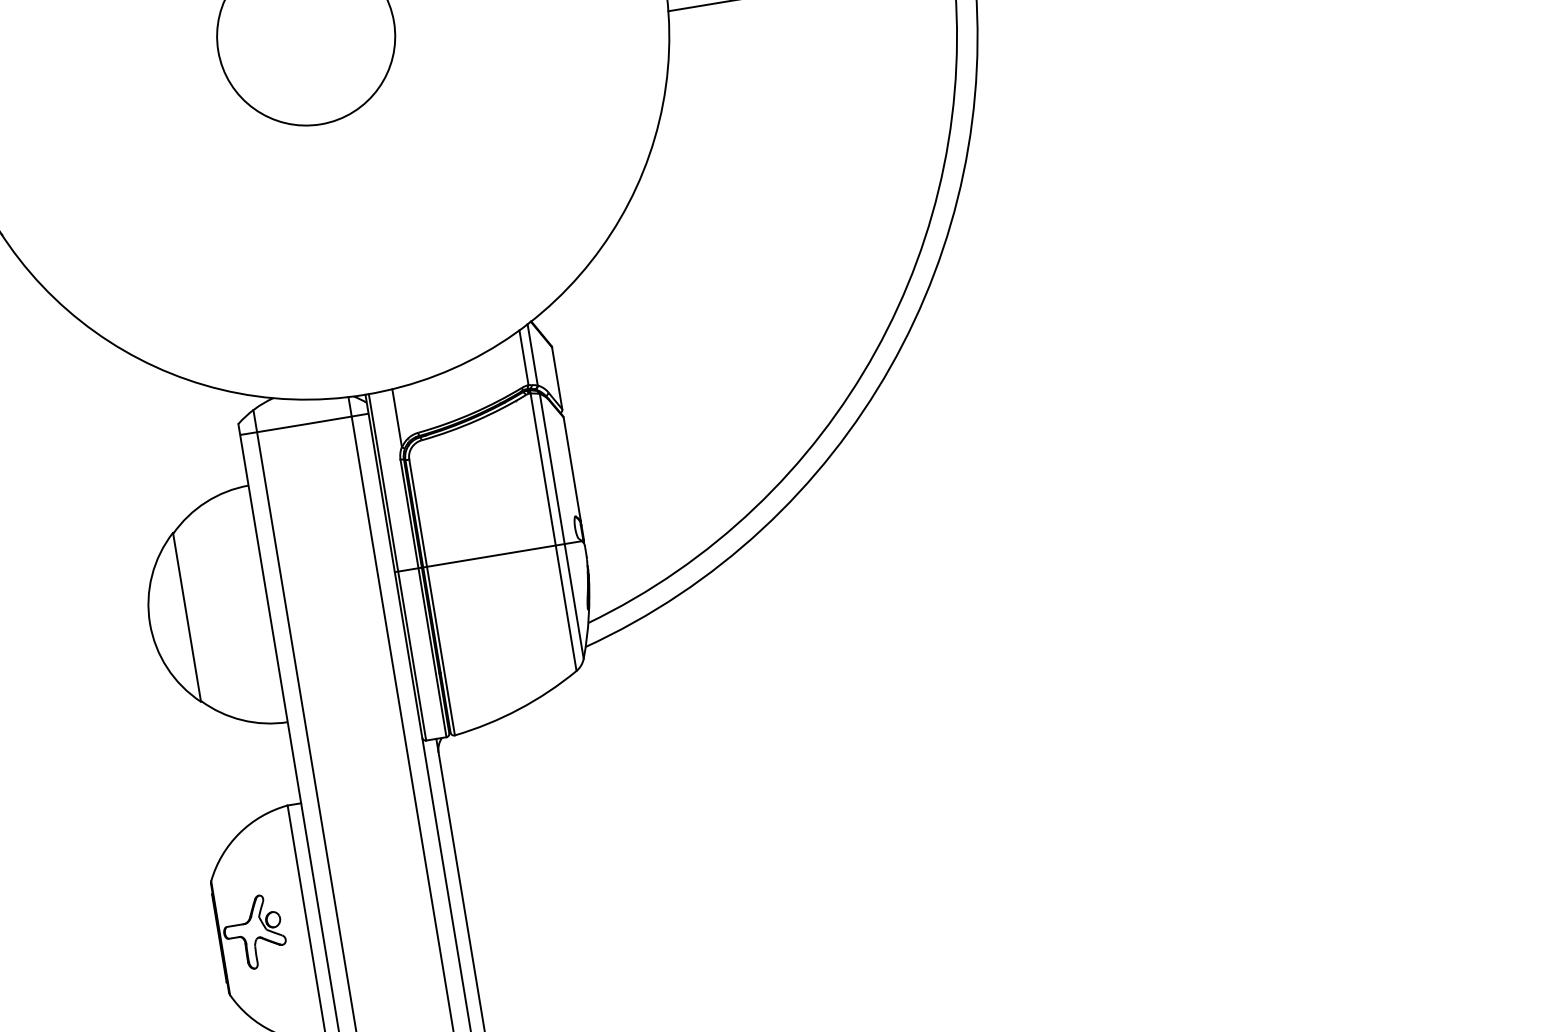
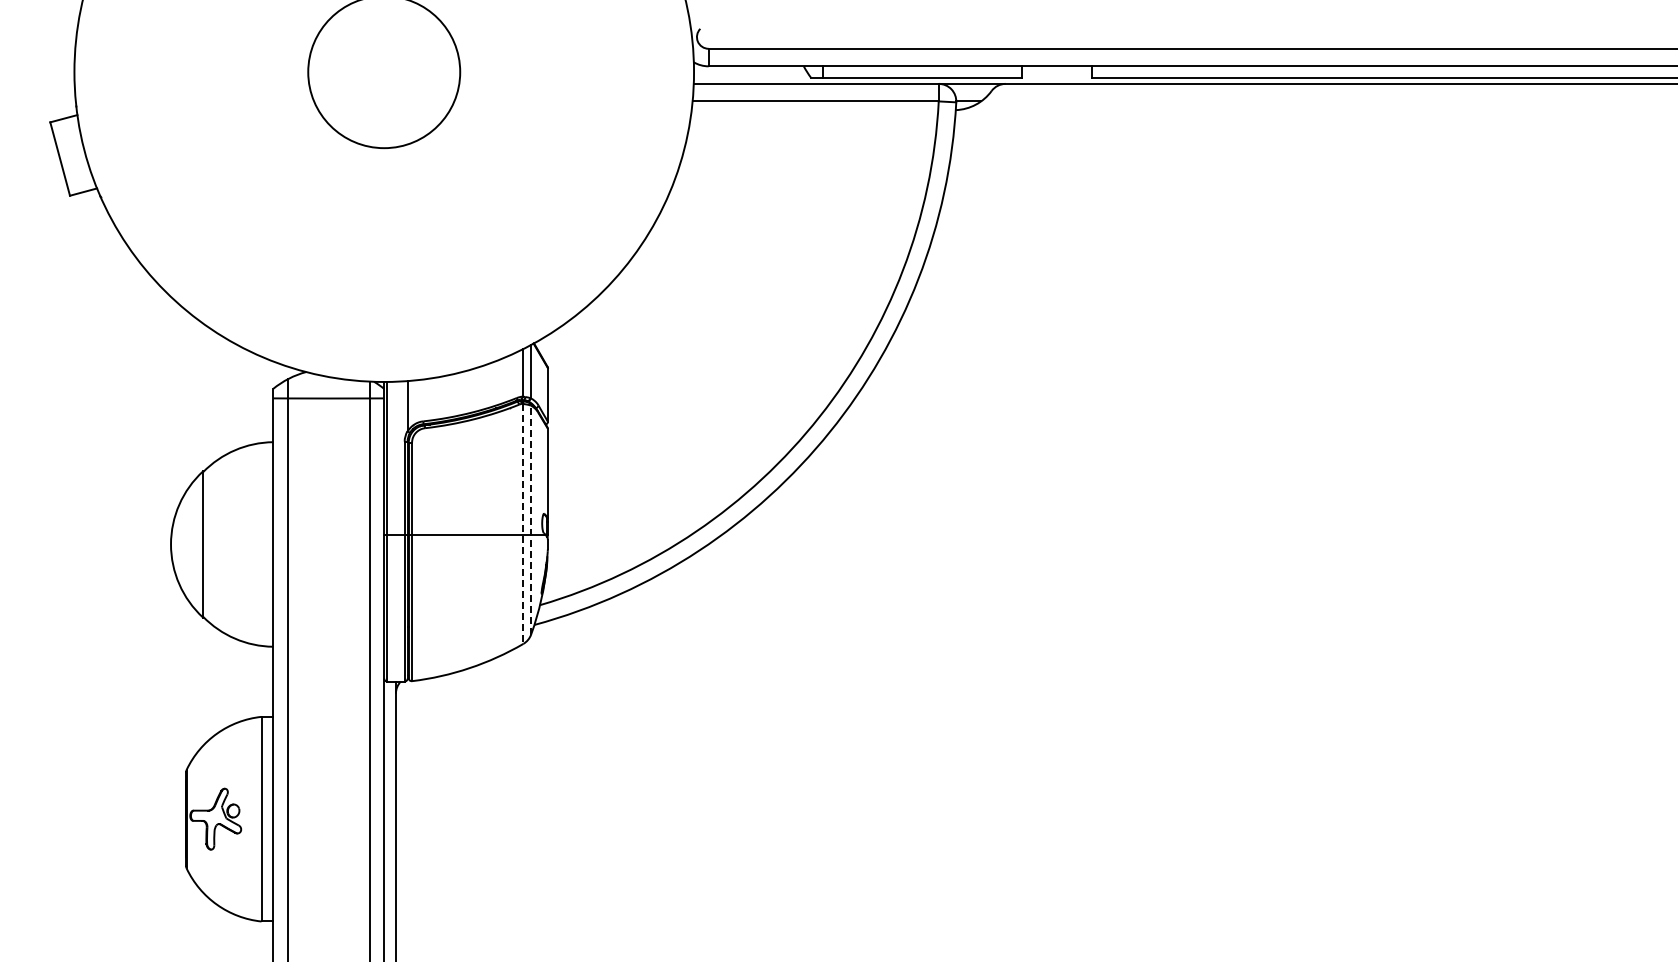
line: (562, 525) -> (531, 519), solid -> dashed
line: (553, 531) -> (523, 523), solid -> dashed

